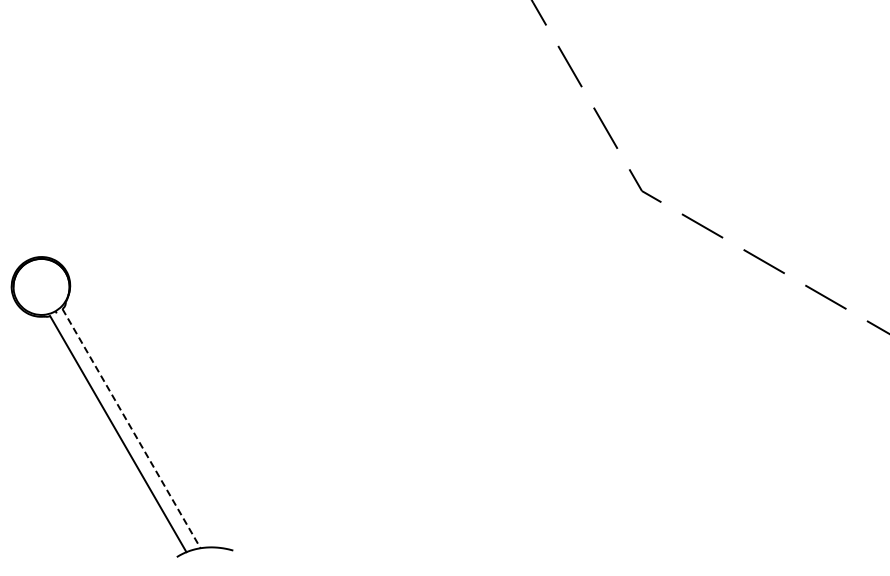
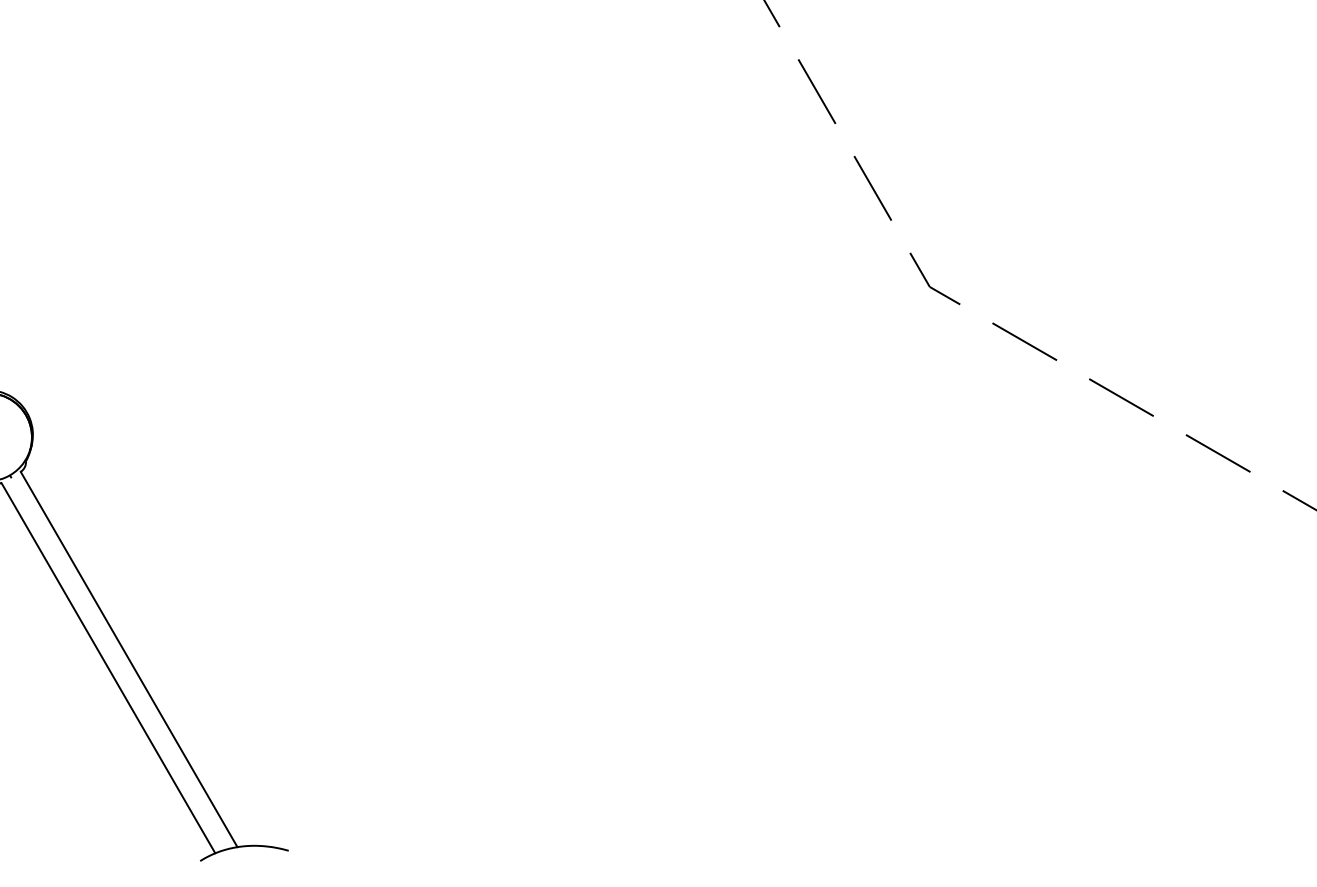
line: (131, 429) -> (129, 660), dashed -> solid

